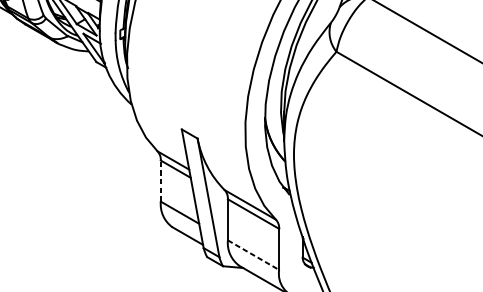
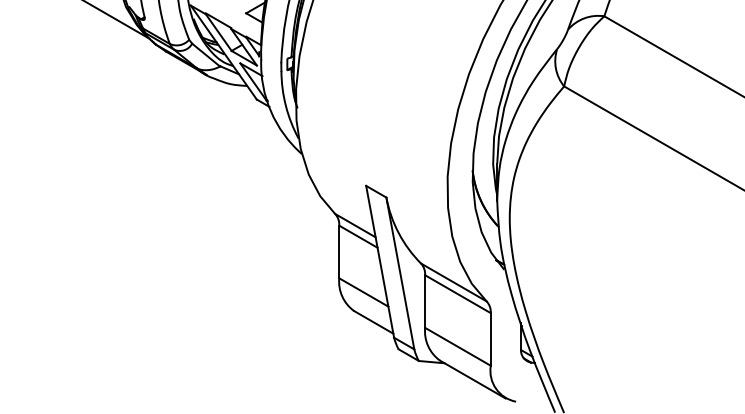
line: (161, 180) -> (339, 251), dashed -> solid
line: (253, 254) -> (457, 346), dashed -> solid

